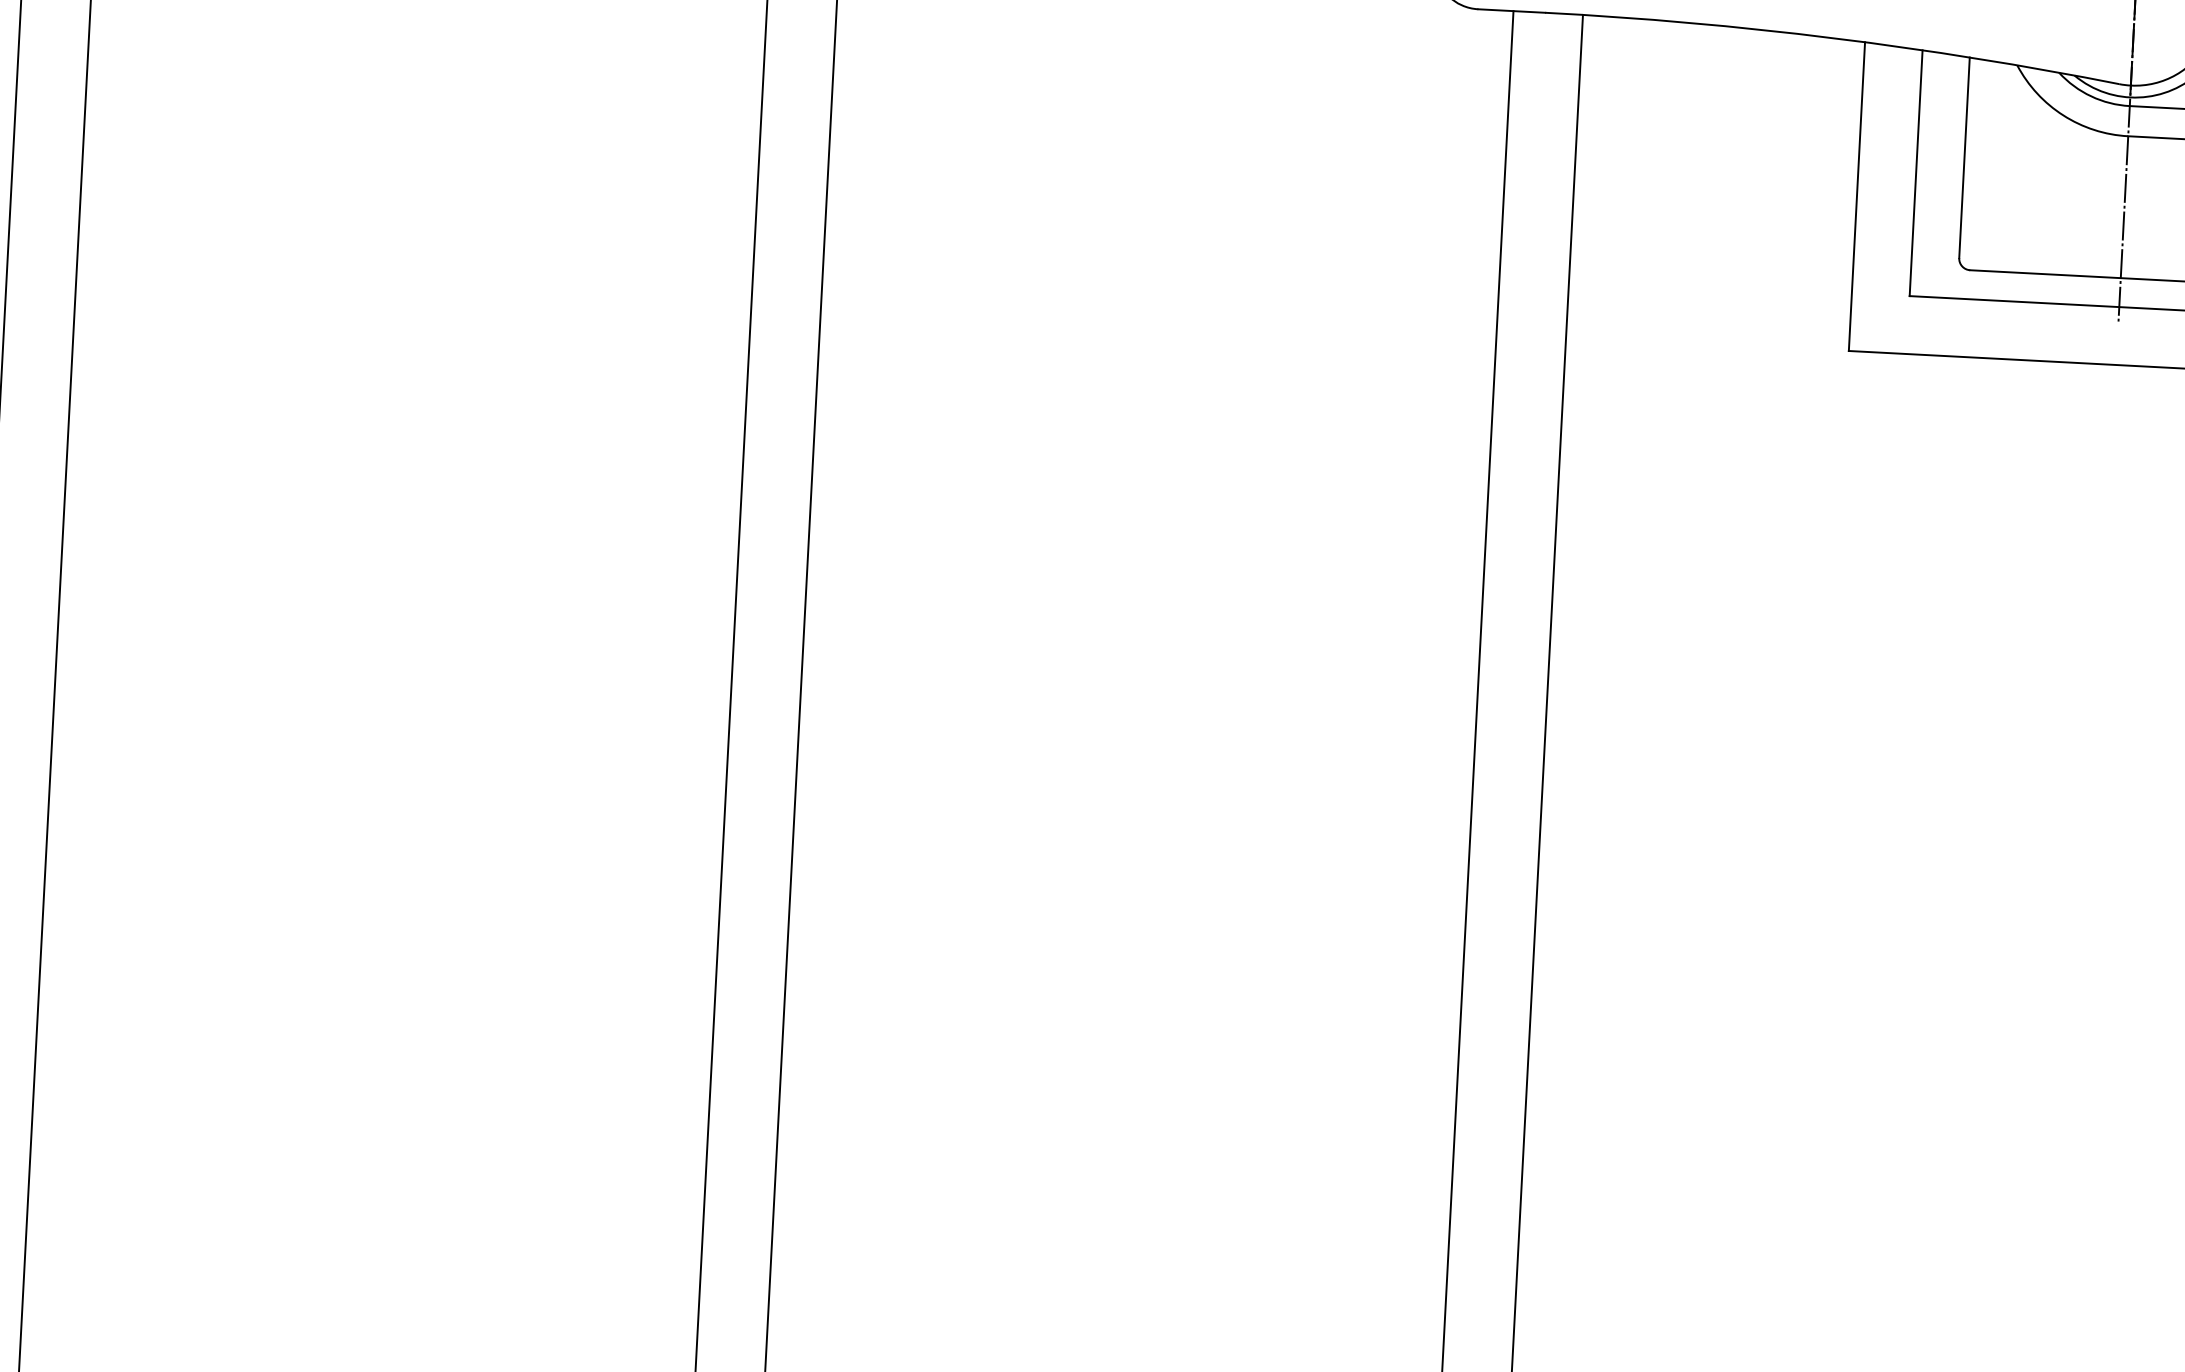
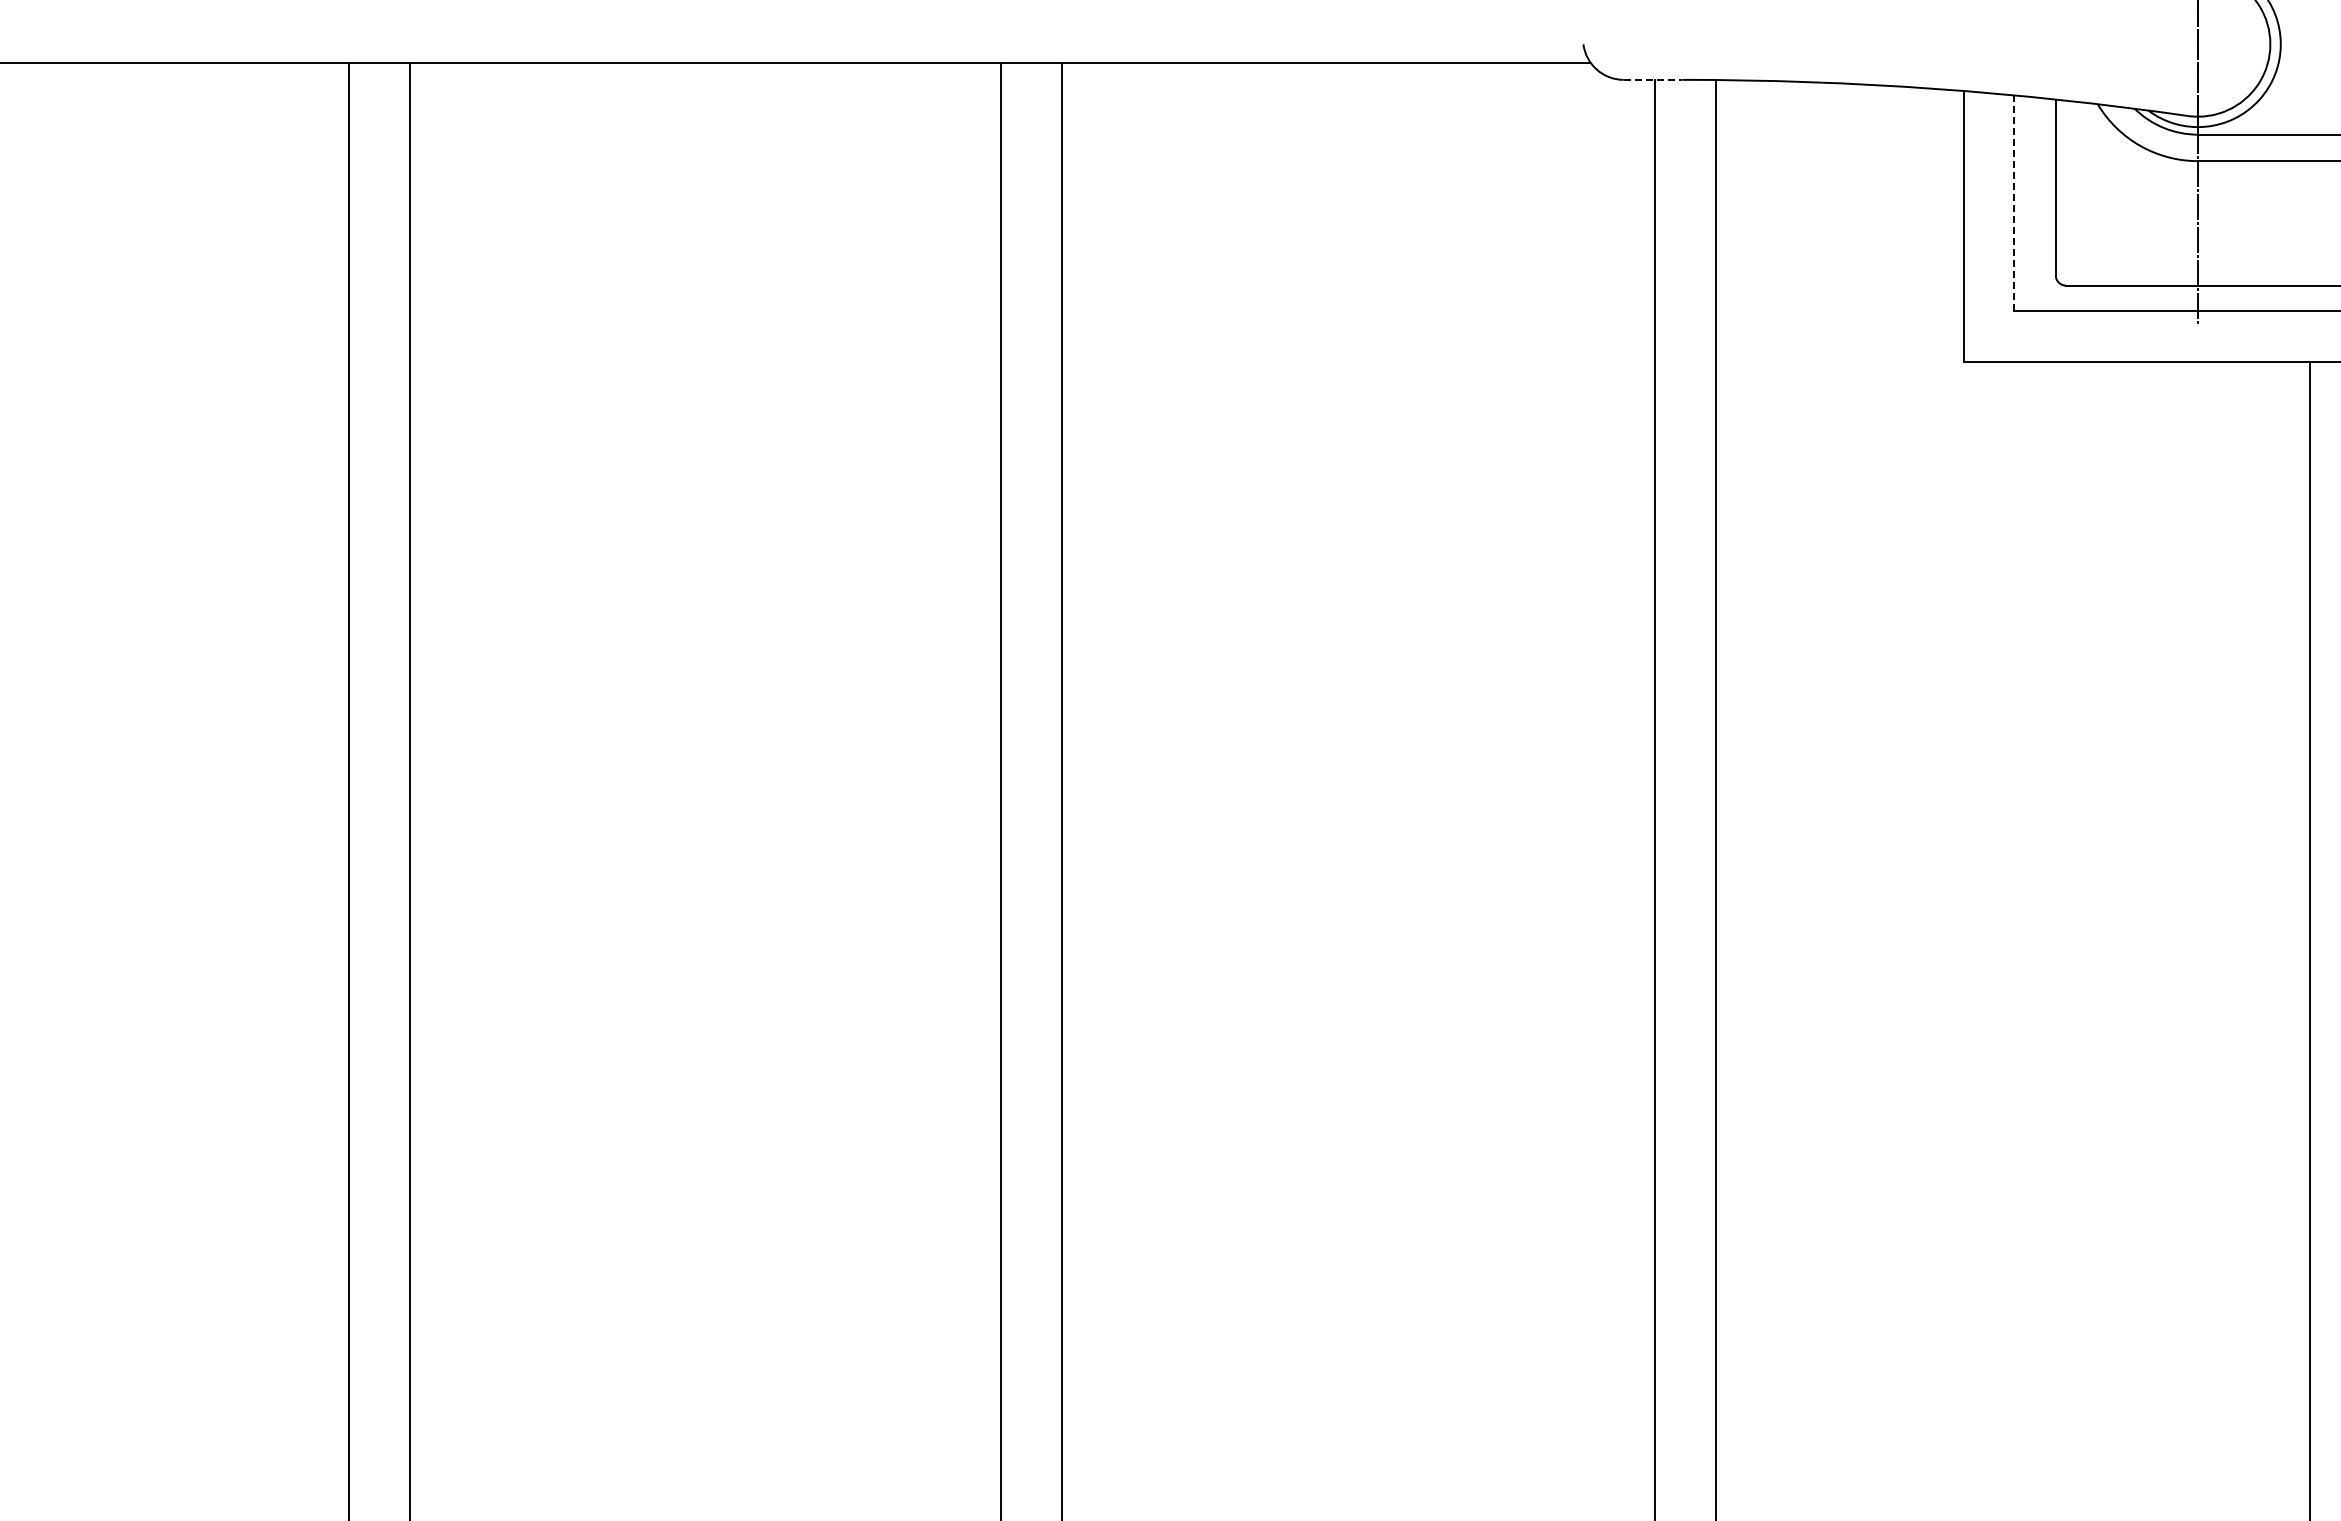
line: (1512, 10) -> (1653, 79), solid -> dashed
line: (1916, 173) -> (2014, 203), solid -> dashed

